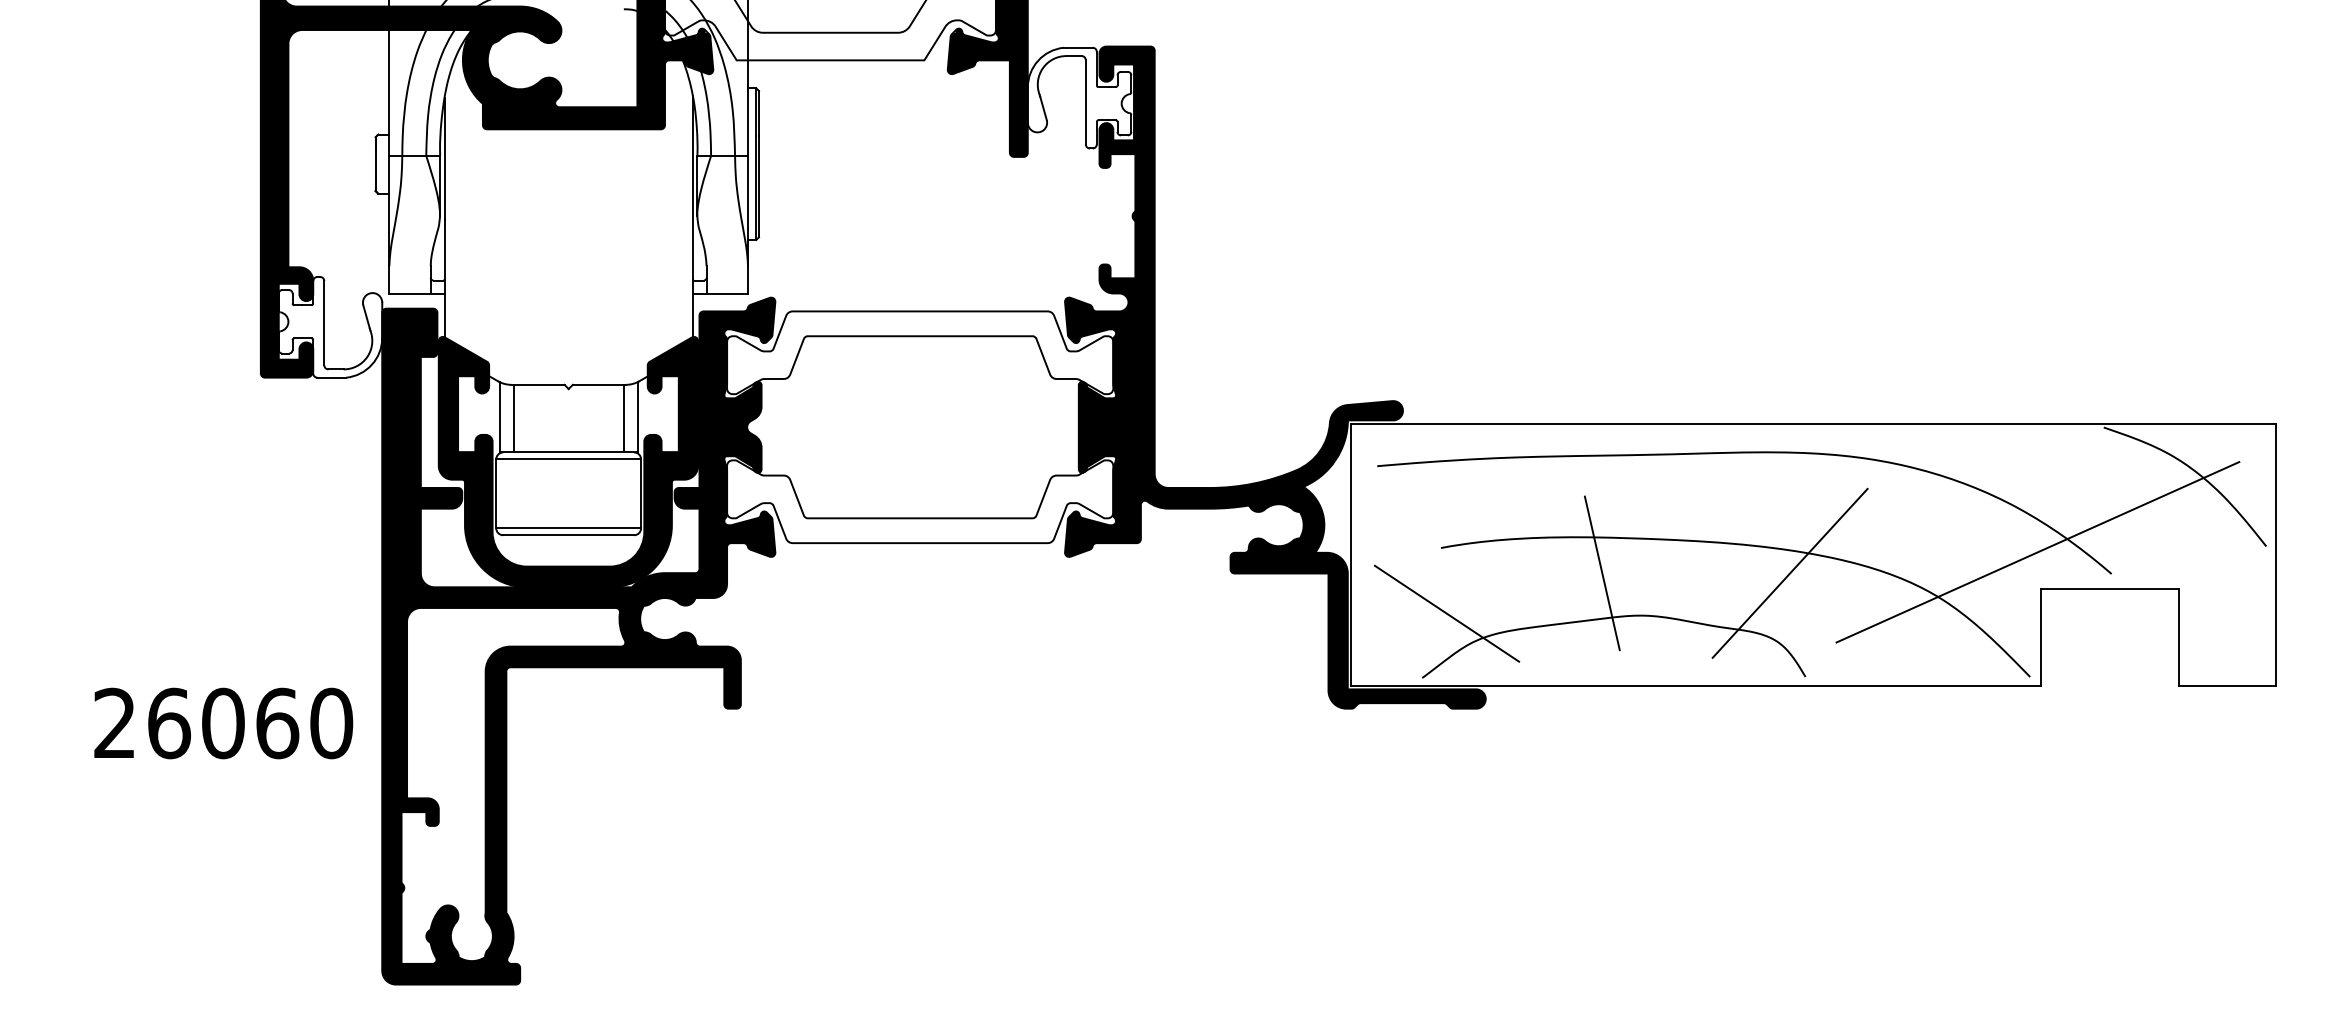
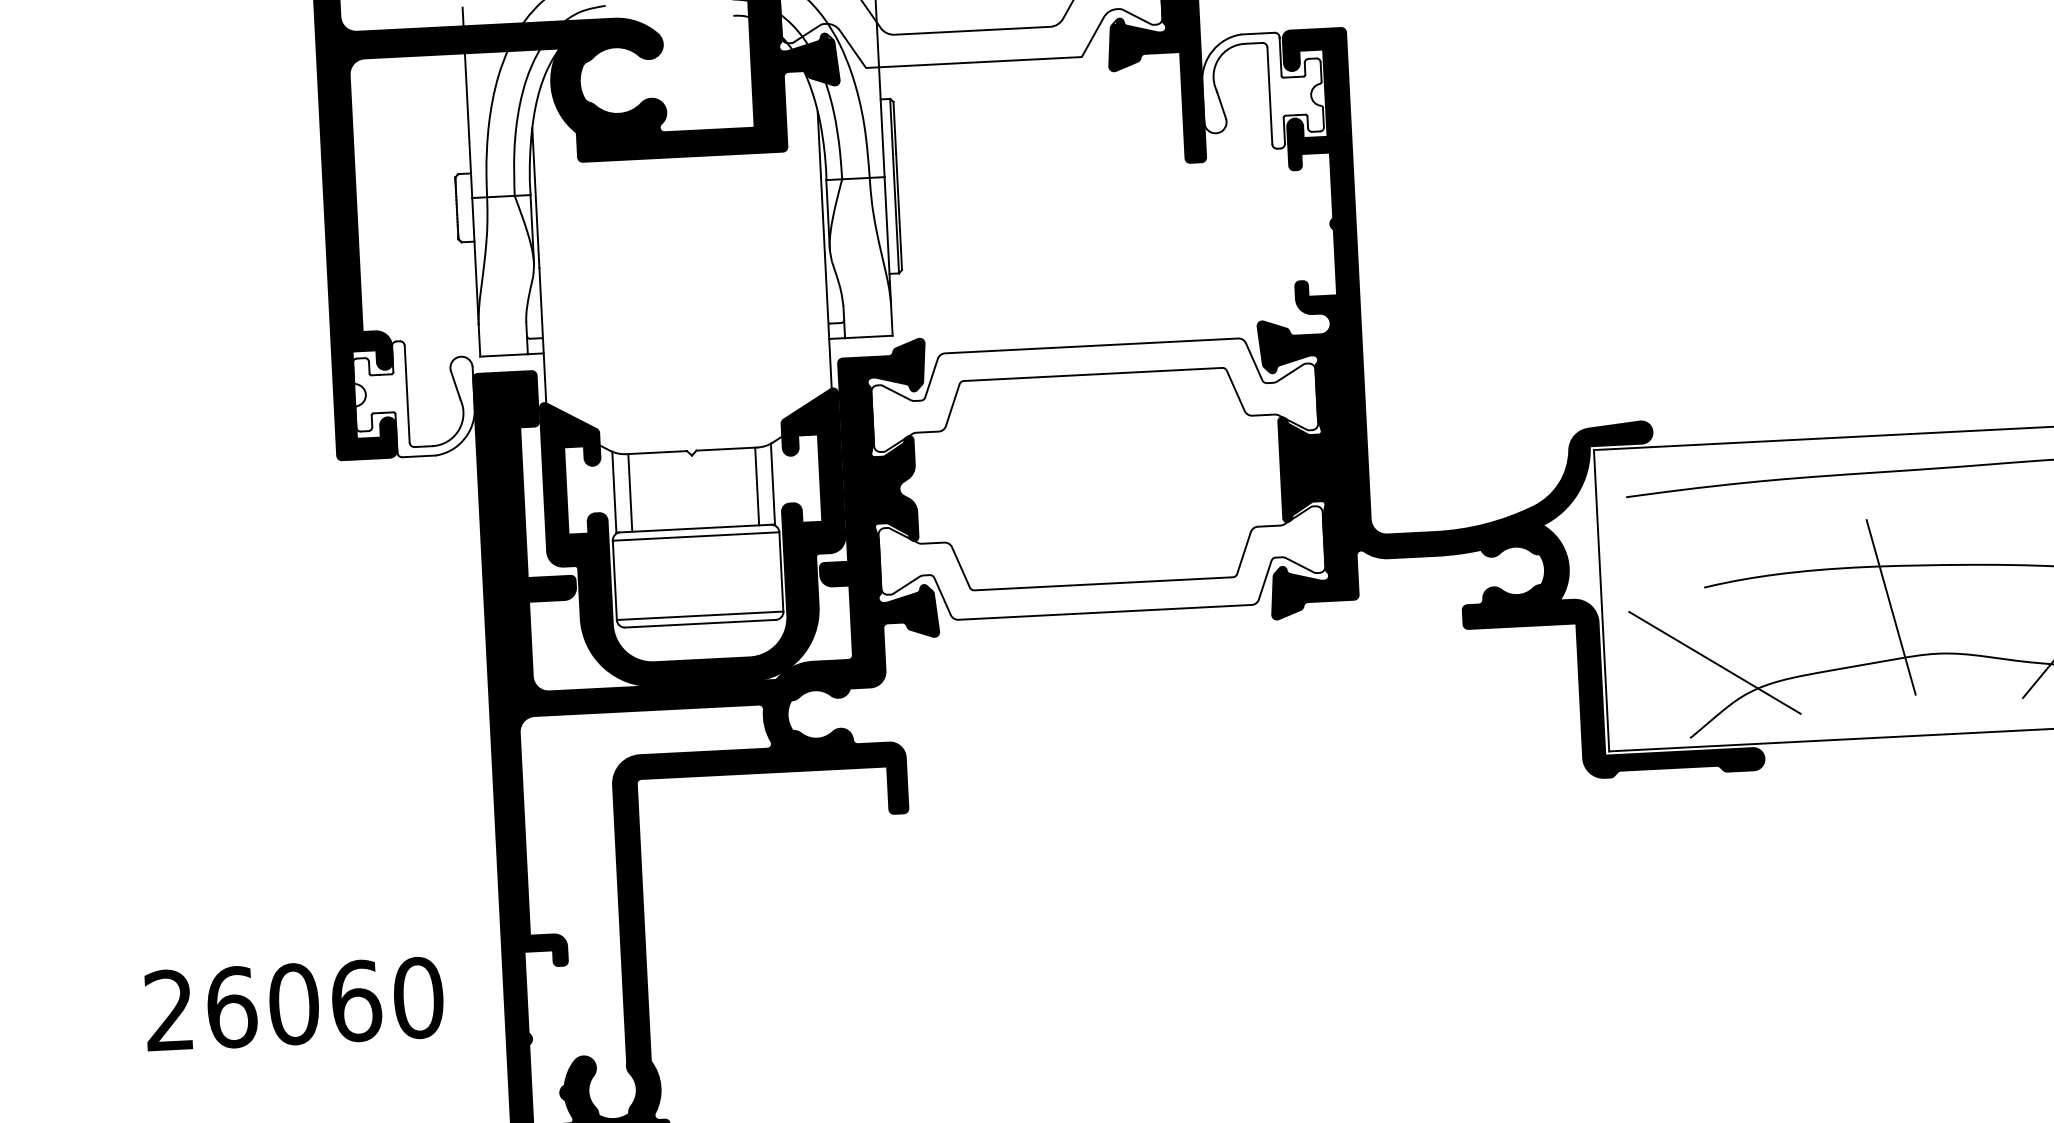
text: (223, 723) -> (294, 1004), moved

